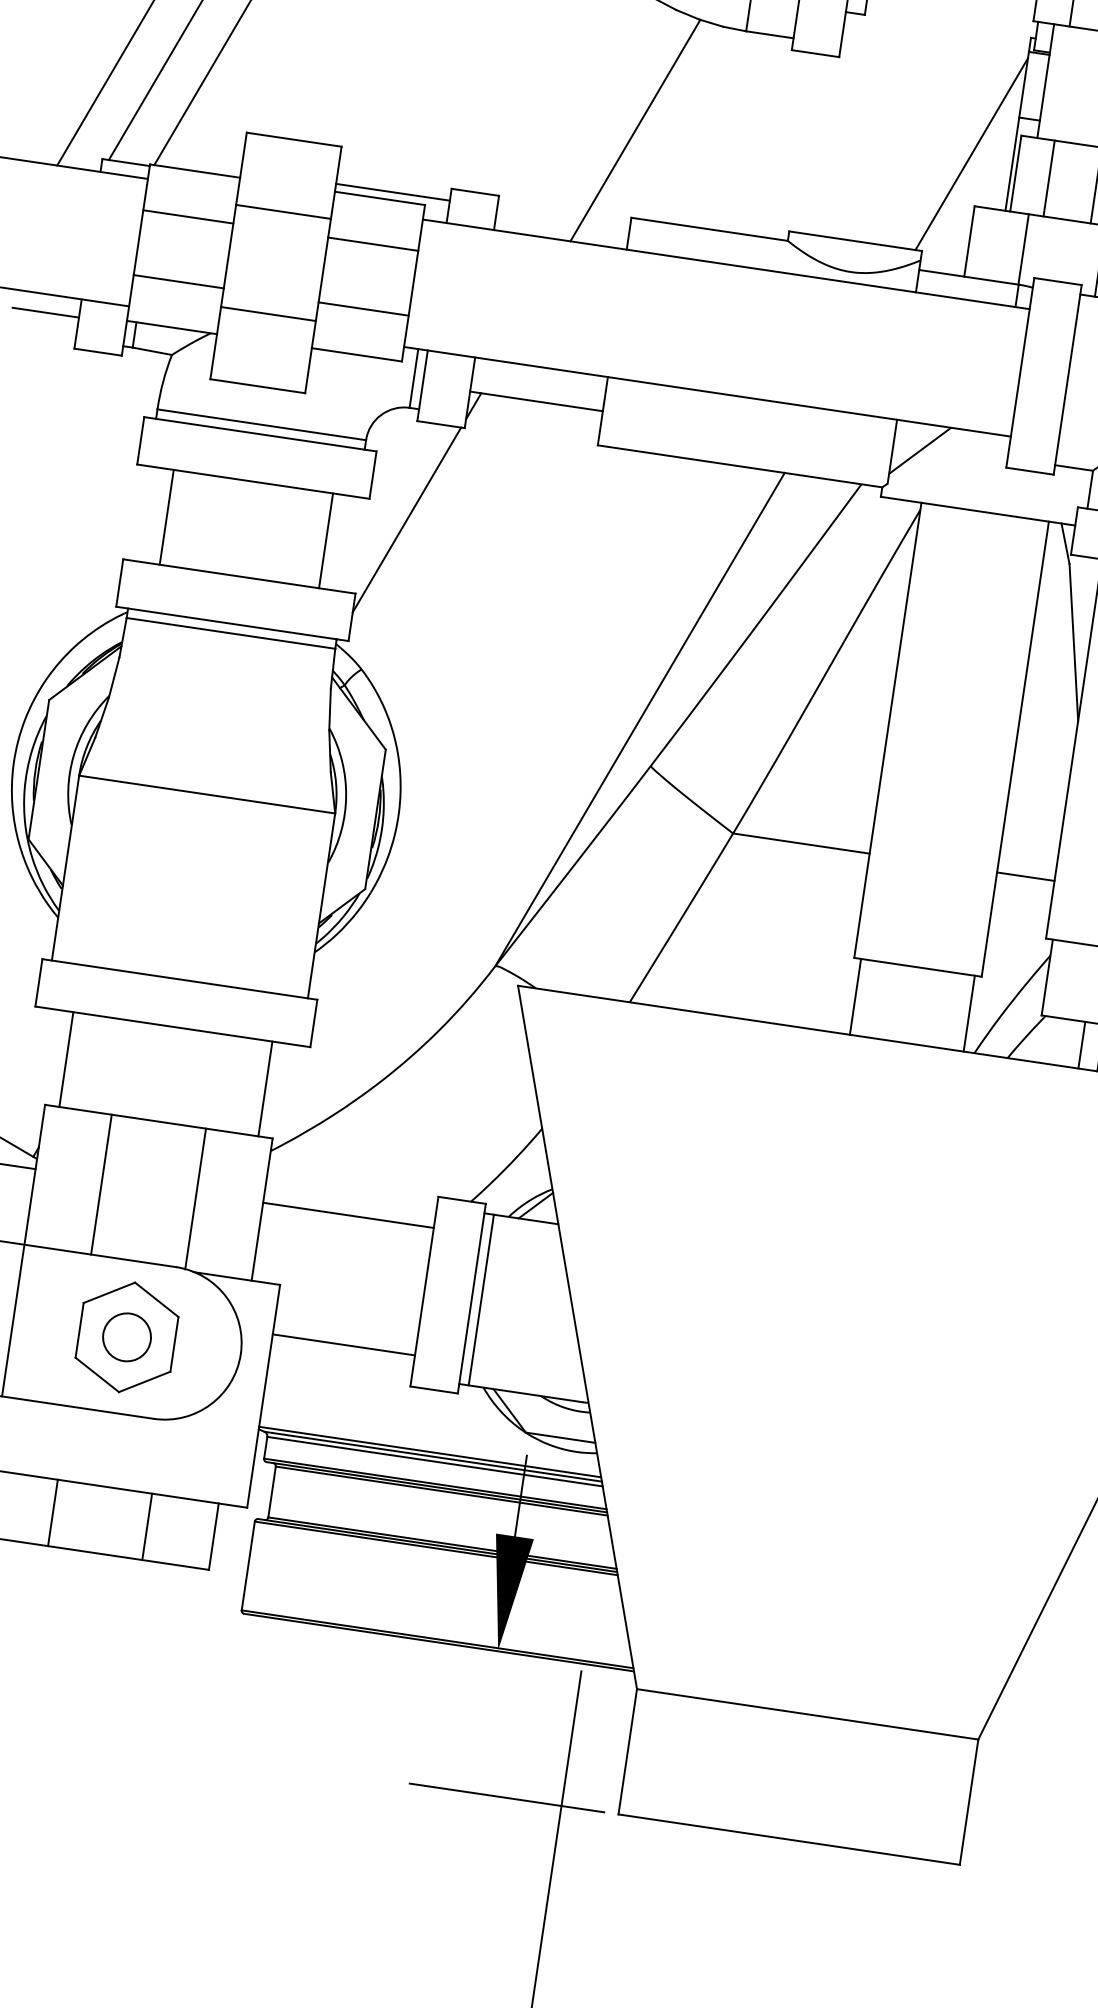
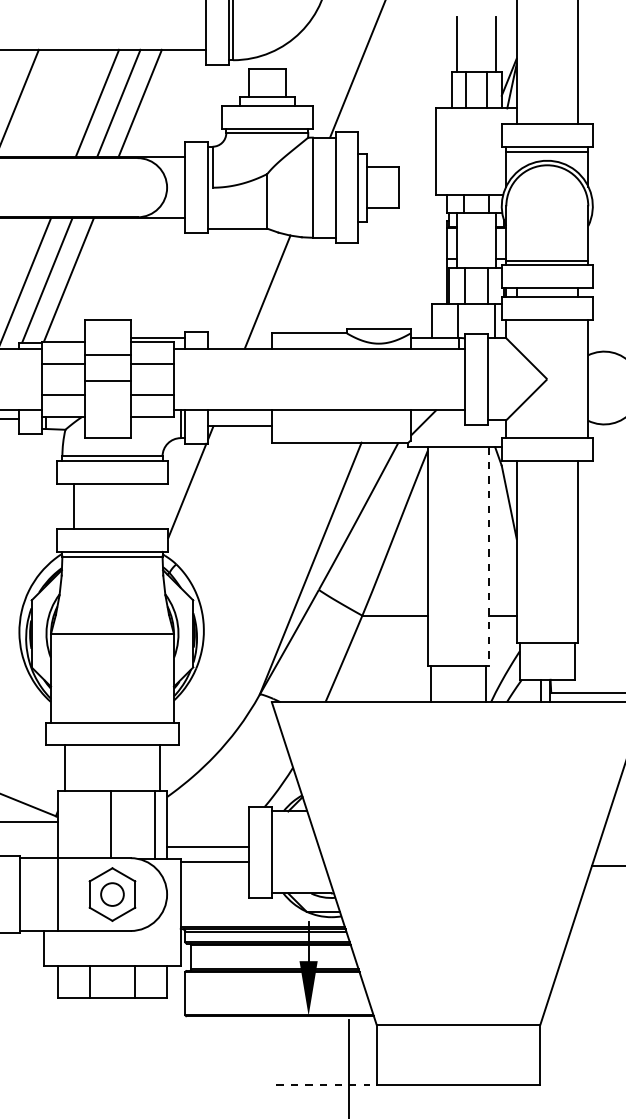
line: (972, 153) -> (427, 279), removed
line: (267, 313) -> (107, 380), moved
line: (325, 540) -> (150, 506), removed
line: (1015, 751) -> (489, 557), solid -> dashed
line: (100, 1184) -> (110, 824), moved
line: (196, 1198) -> (155, 824), moved
line: (349, 1214) -> (208, 846), moved
line: (481, 1300) -> (276, 852), removed
line: (342, 1345) -> (214, 862), moved
line: (508, 1797) -> (323, 1084), solid -> dashed

